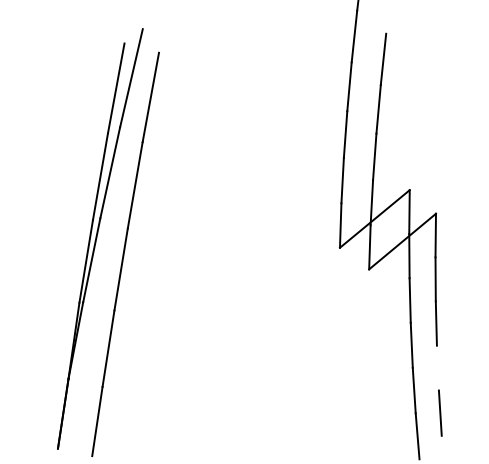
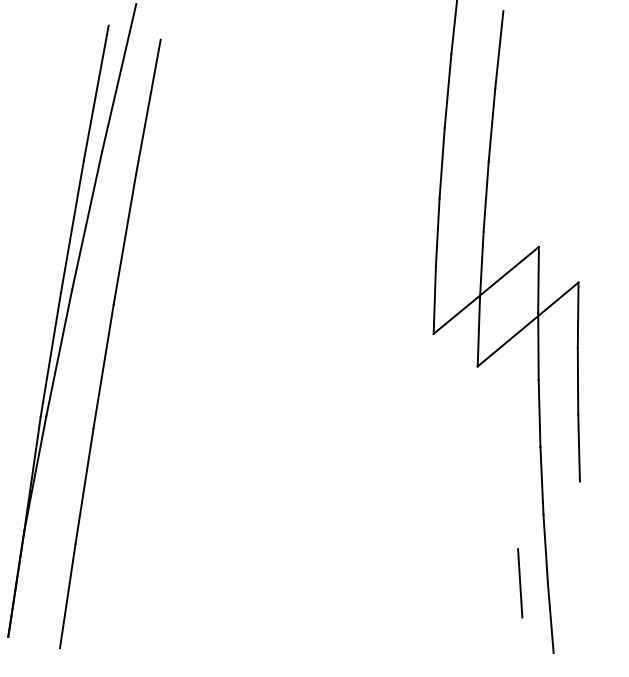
line: (440, 412) -> (520, 582), moved

